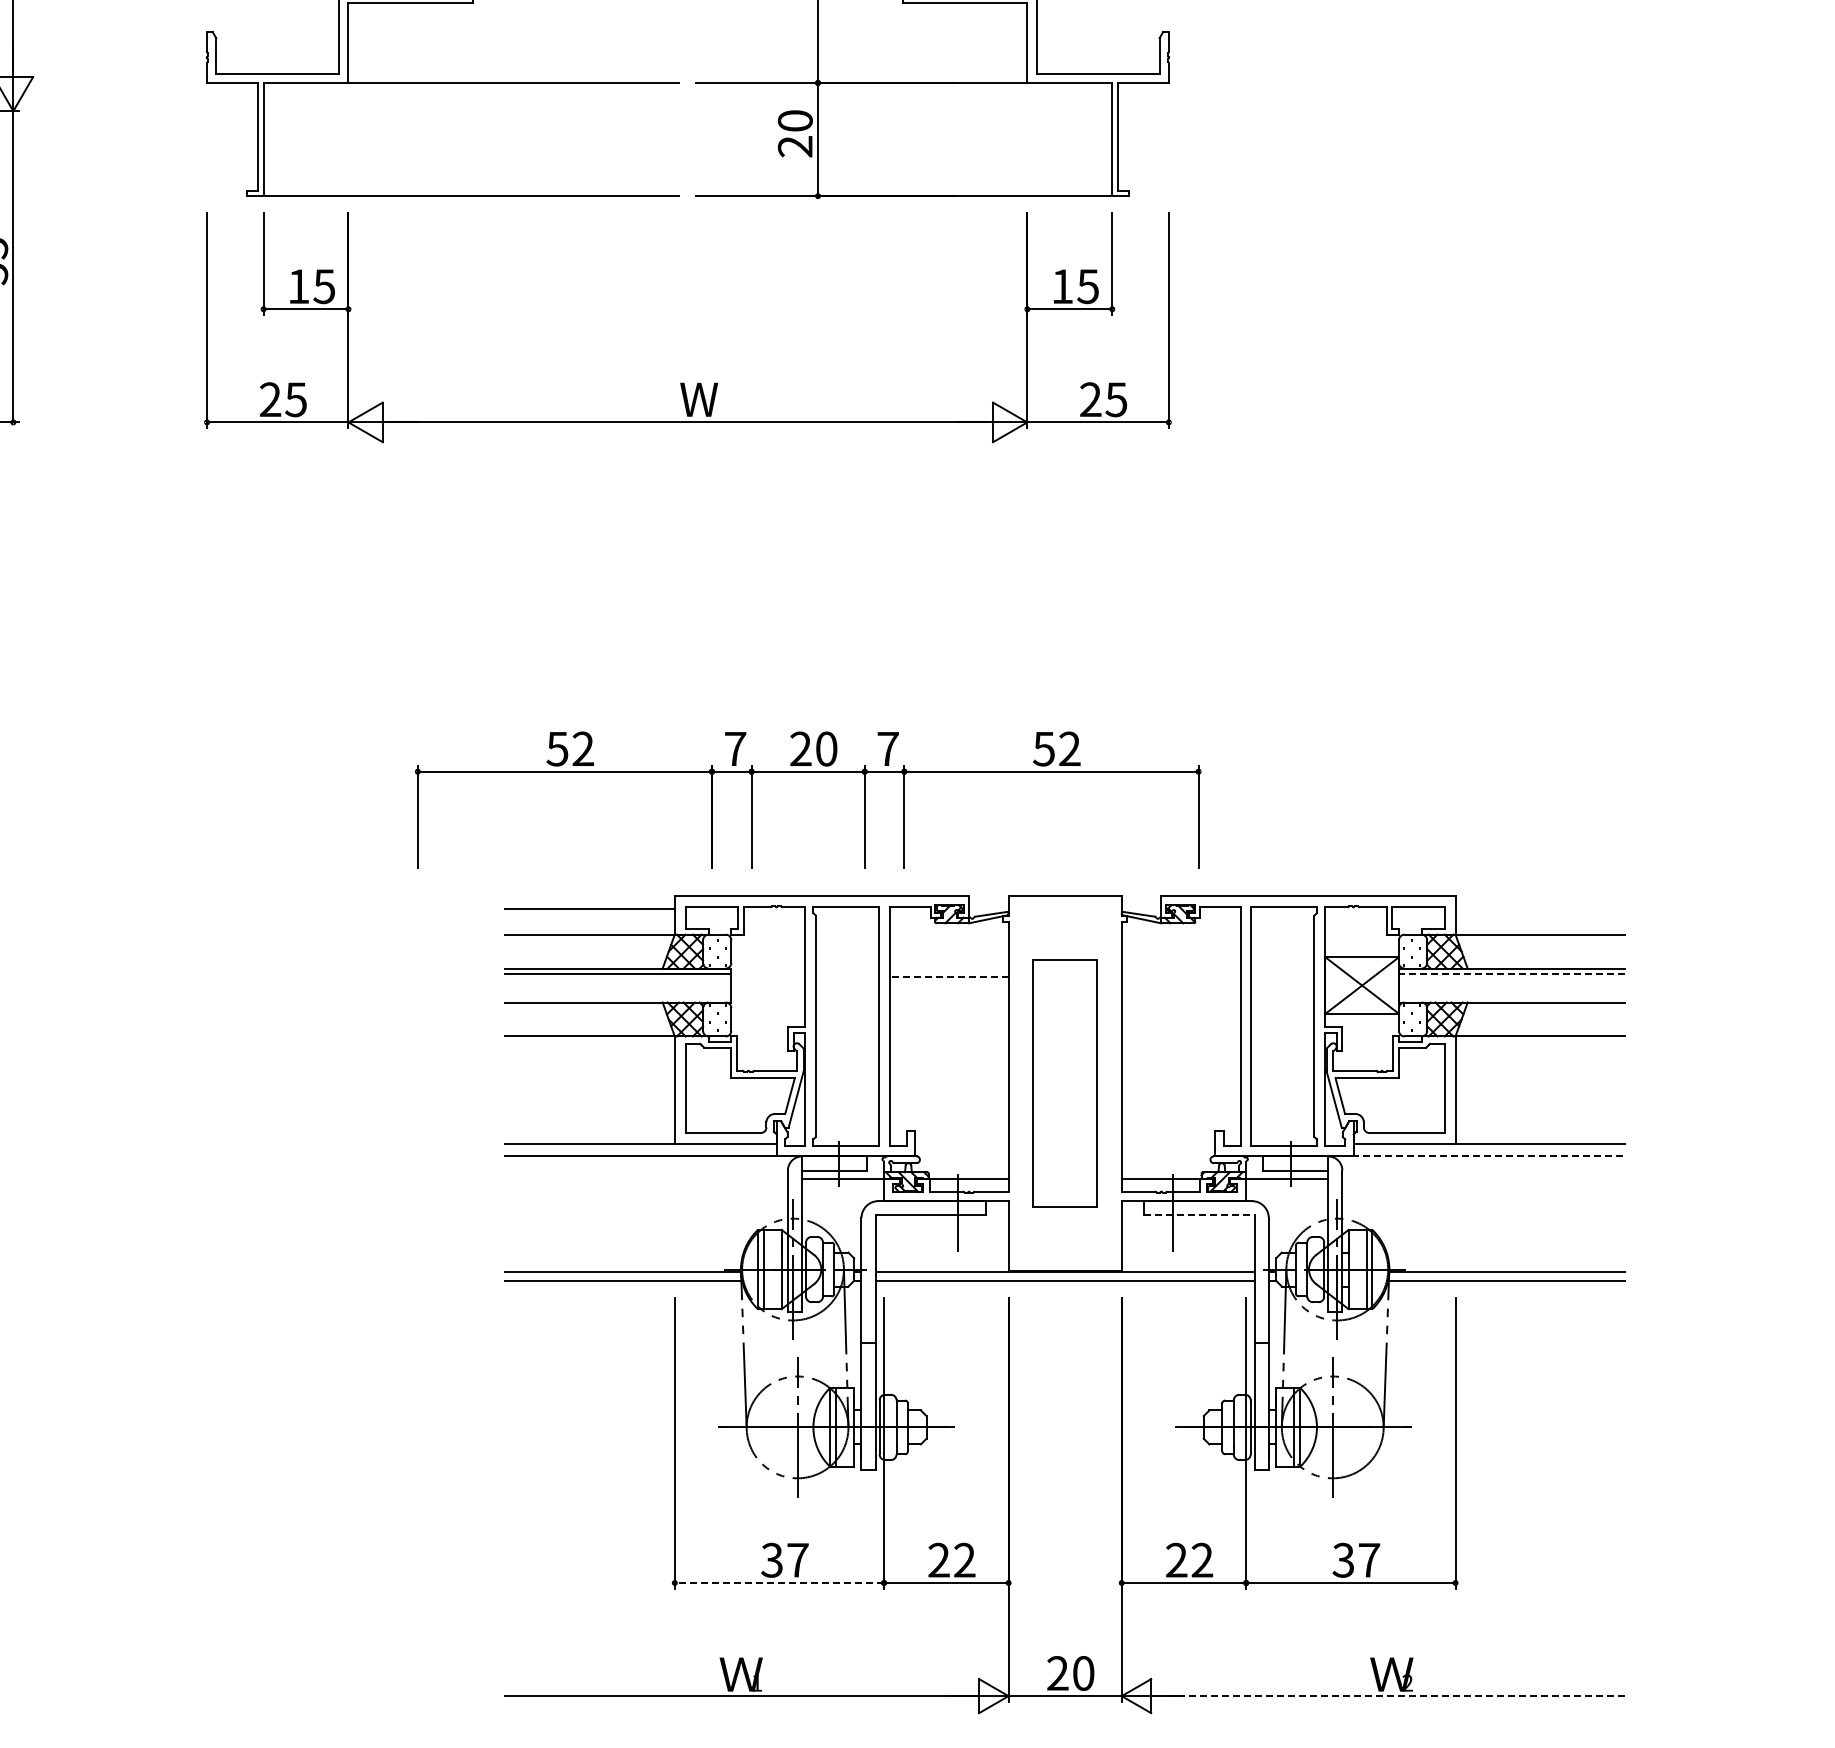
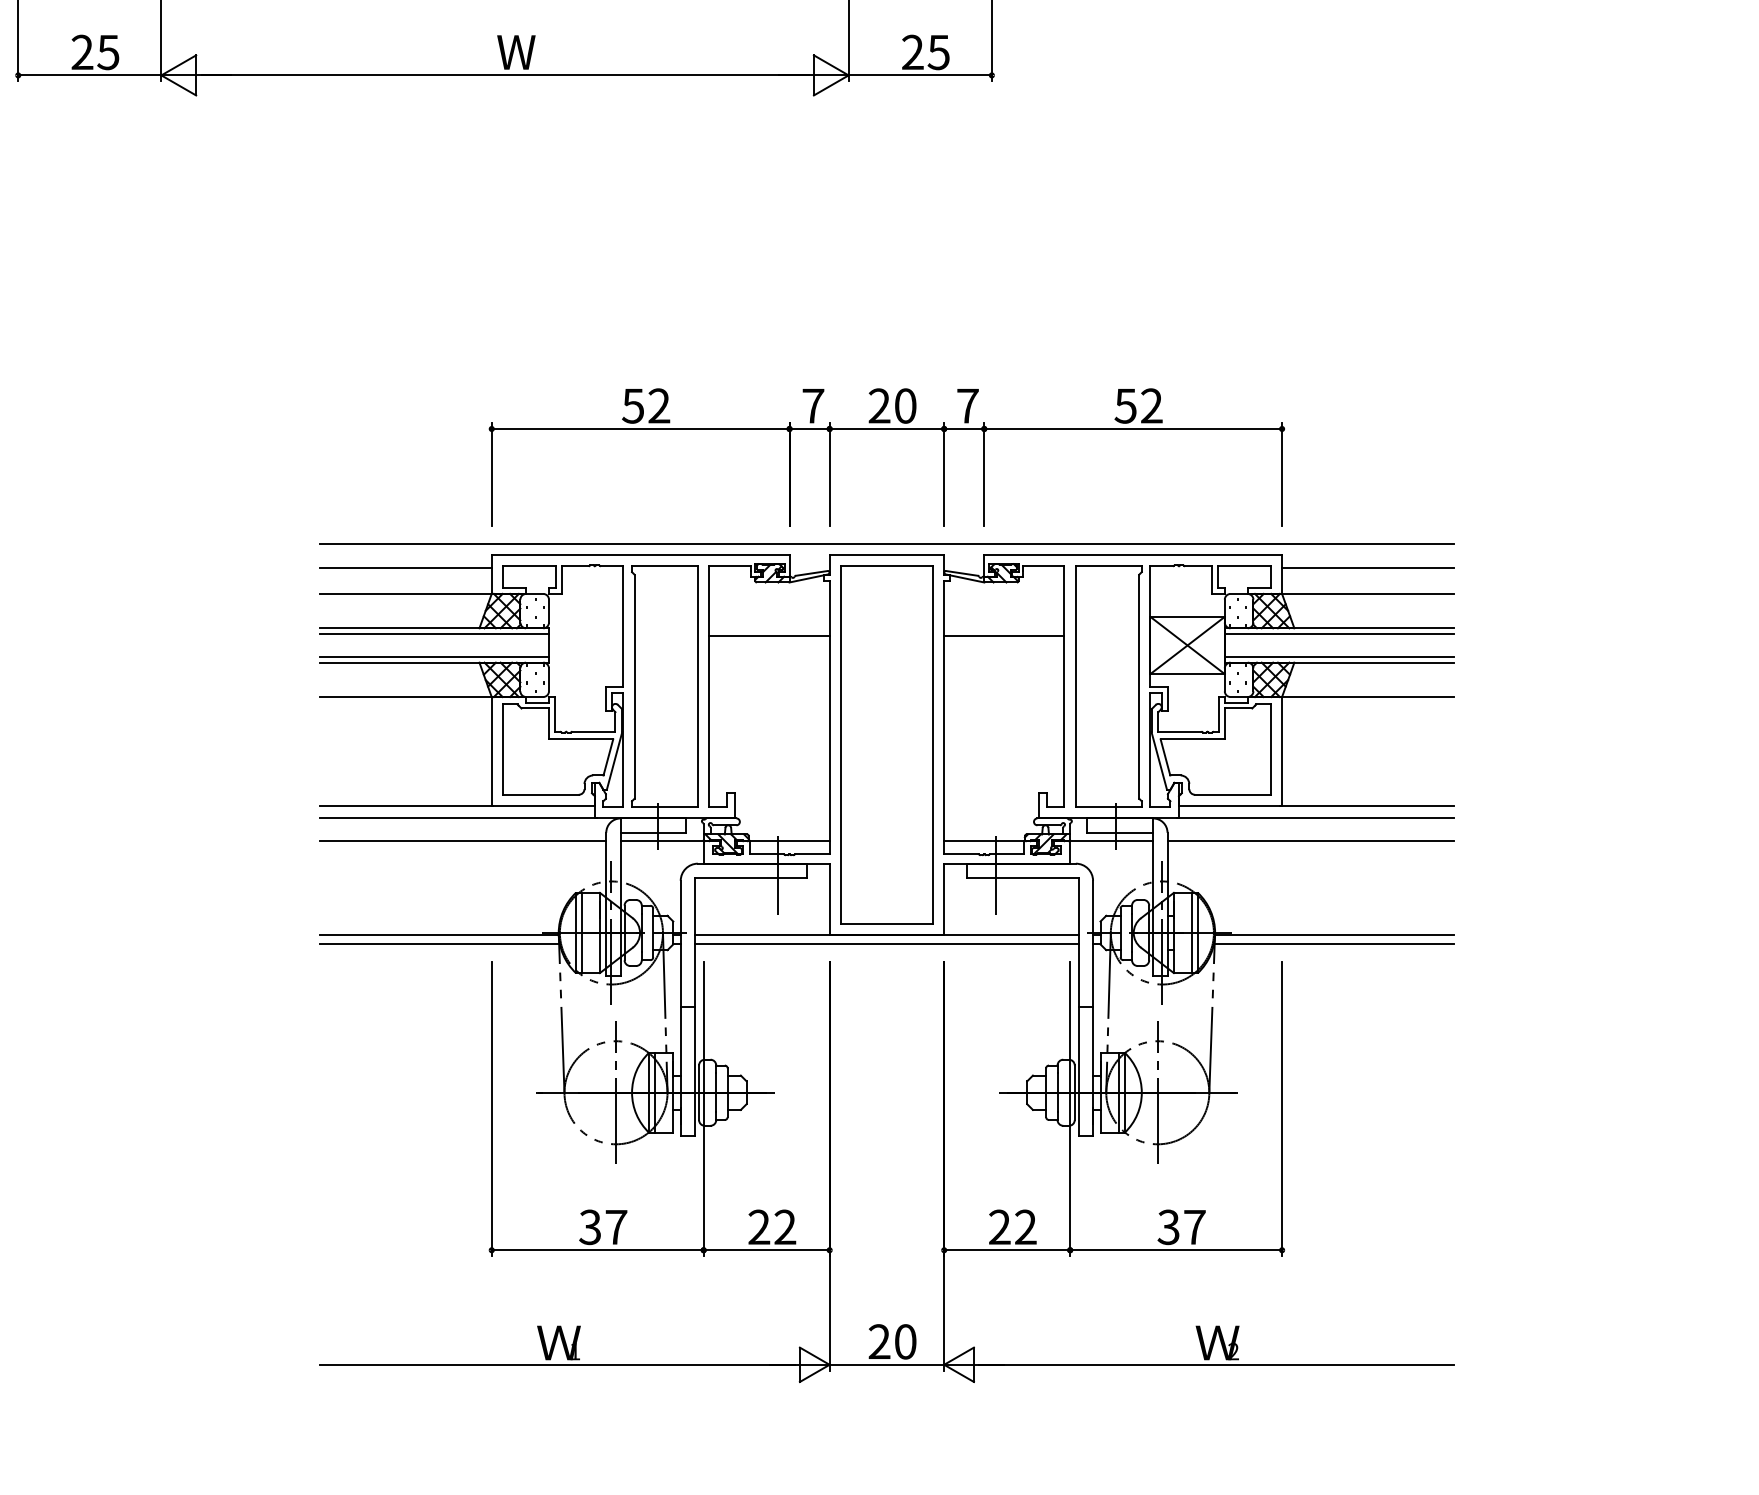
part: (807, 772) -> (886, 429), moved
line: (1065, 884) -> (887, 543), added
line: (1540, 908) -> (1368, 567), added
line: (1511, 974) -> (1338, 634), dashed -> solid
line: (948, 976) -> (768, 636), dashed -> solid
line: (1180, 976) -> (1003, 636), added
line: (618, 996) -> (434, 656), added
line: (1511, 996) -> (1338, 656), added
part: (1065, 1083) -> (887, 744), size x1.43
line: (1488, 1156) -> (1315, 818), dashed -> solid
line: (646, 1179) -> (463, 841), added
line: (1483, 1179) -> (1310, 841), added
line: (1200, 1215) -> (1023, 878), dashed -> solid
line: (779, 1582) -> (597, 1249), dashed -> solid
line: (1390, 1696) -> (1216, 1365), dashed -> solid

